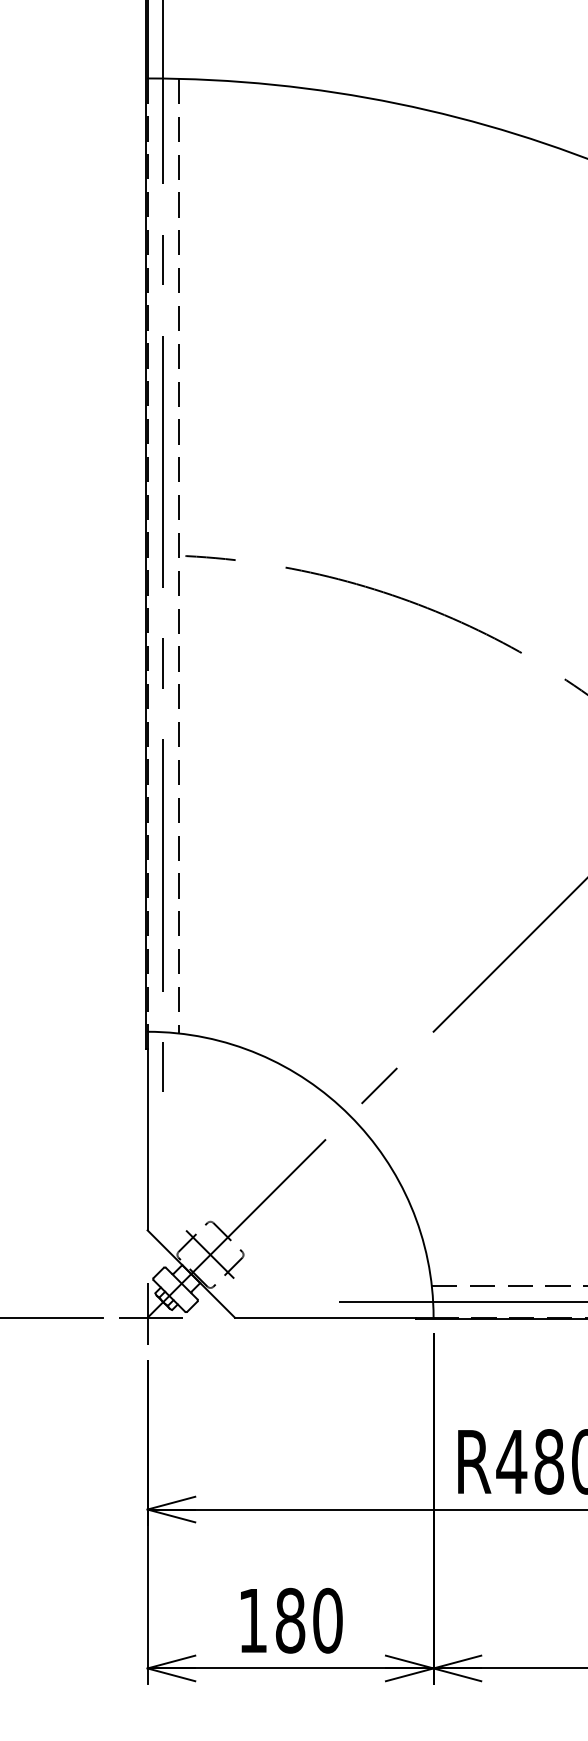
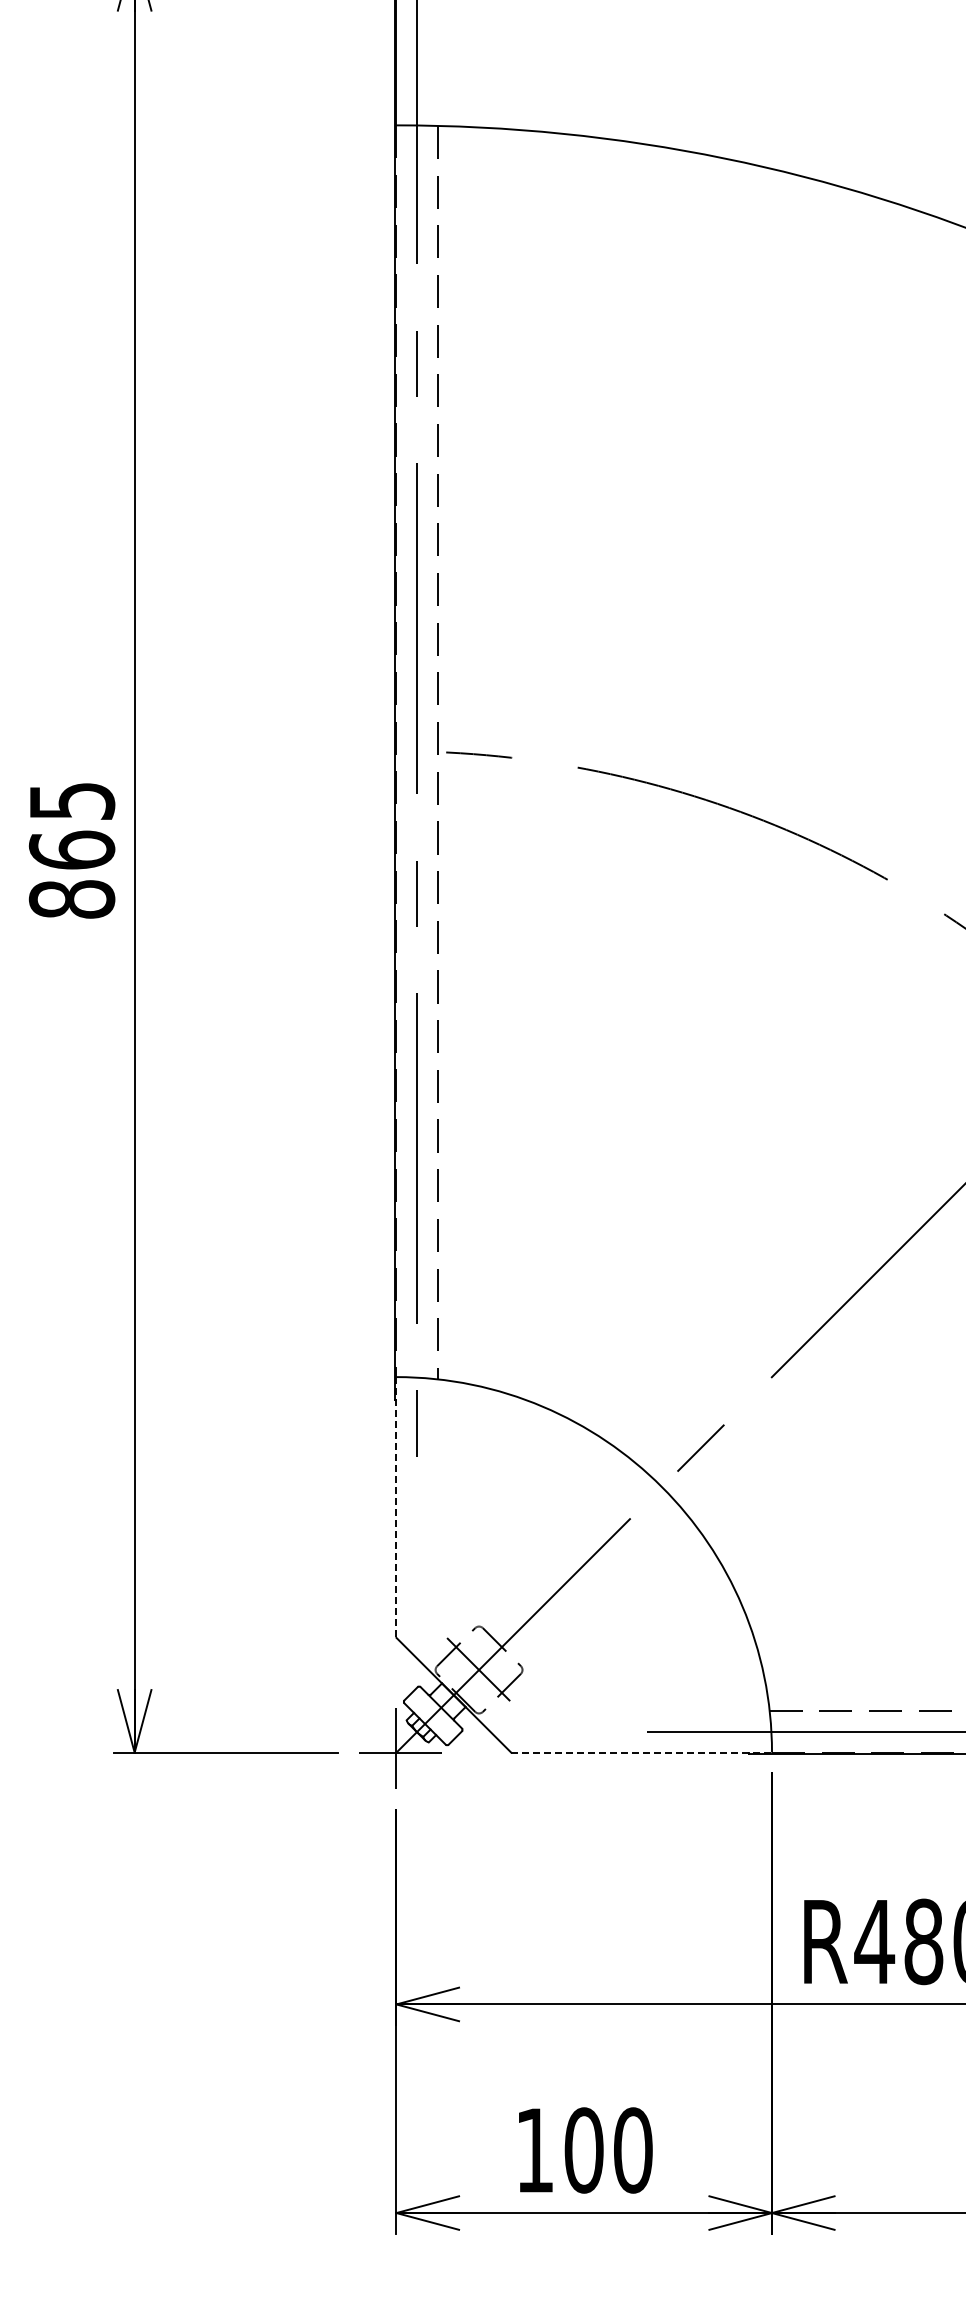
line: (147, 1131) -> (396, 1507), solid -> dashed
line: (334, 1317) -> (642, 1752), solid -> dashed
text: (290, 1620) -> (583, 2150), 180 -> 100

